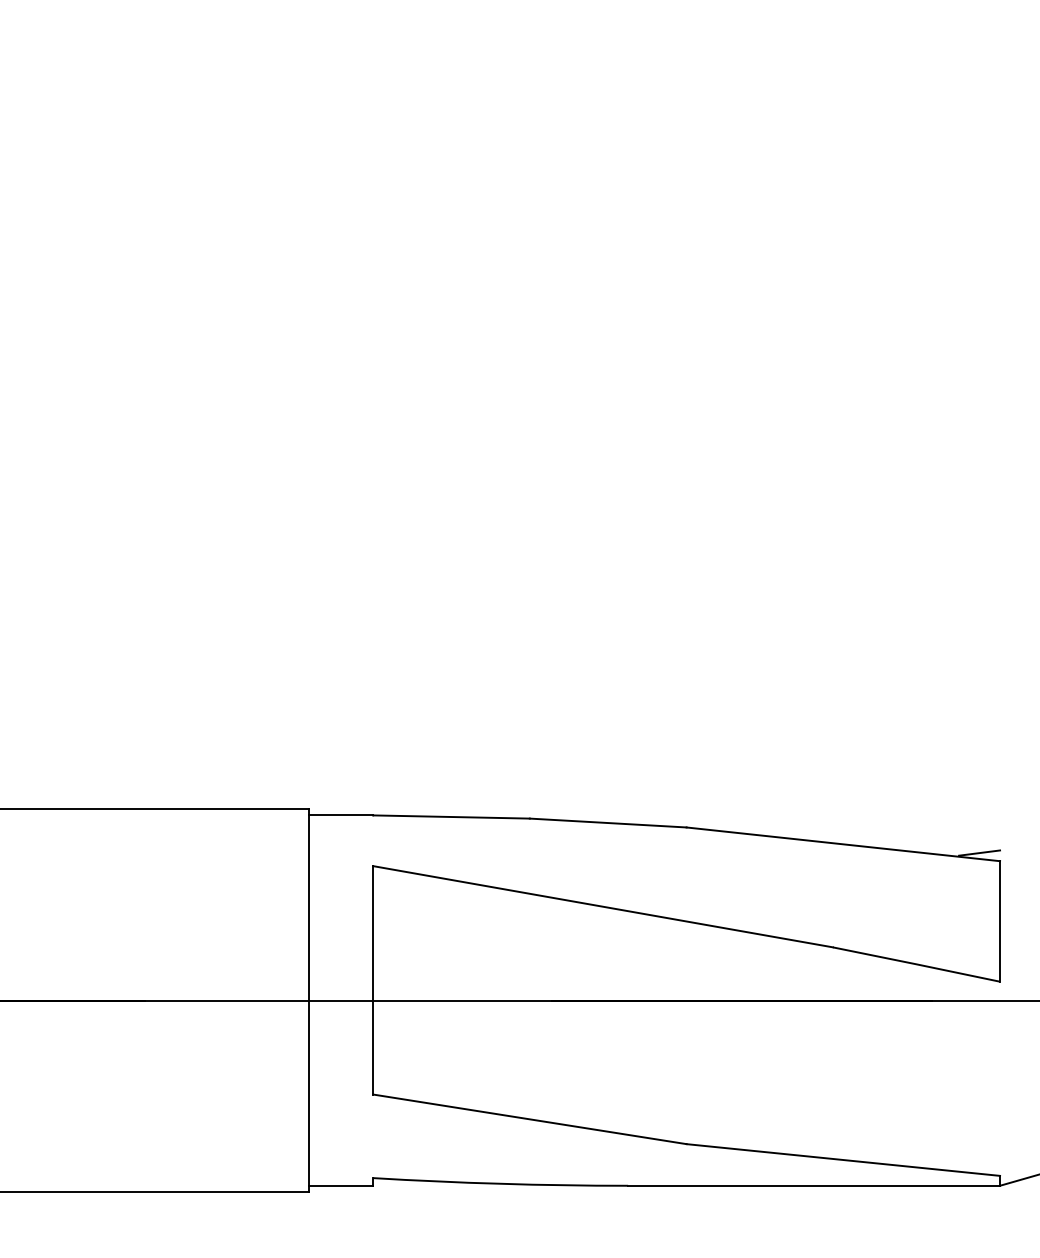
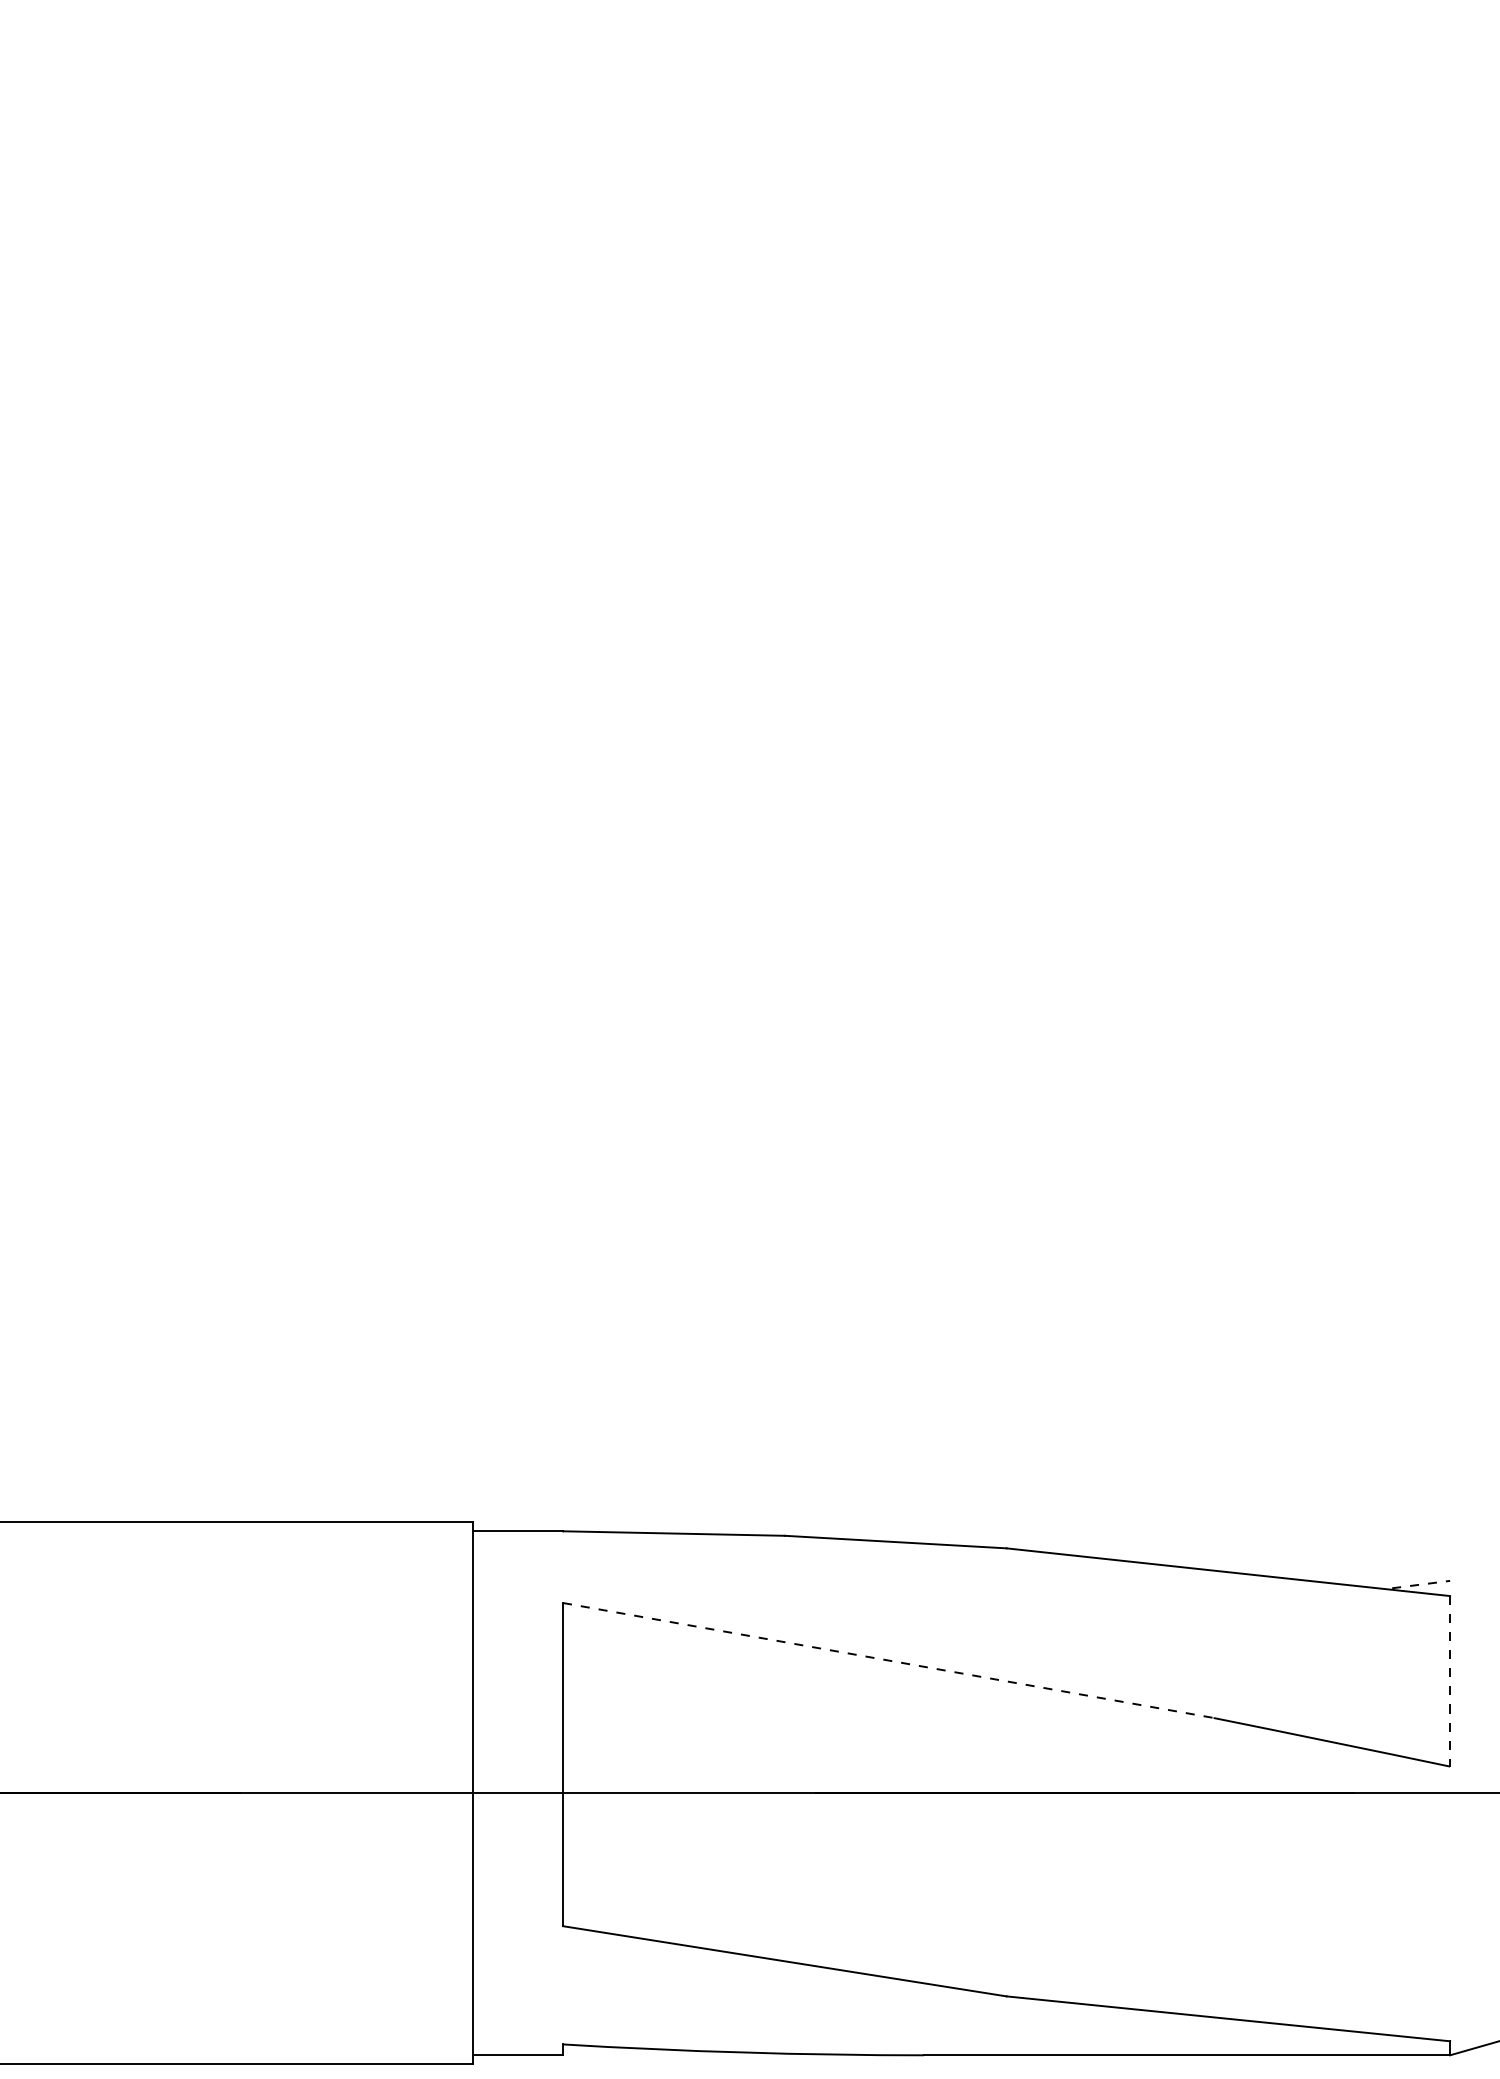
line: (979, 853) -> (1421, 1584), solid -> dashed
line: (603, 906) -> (888, 1660), solid -> dashed
line: (1000, 921) -> (1450, 1681), solid -> dashed

